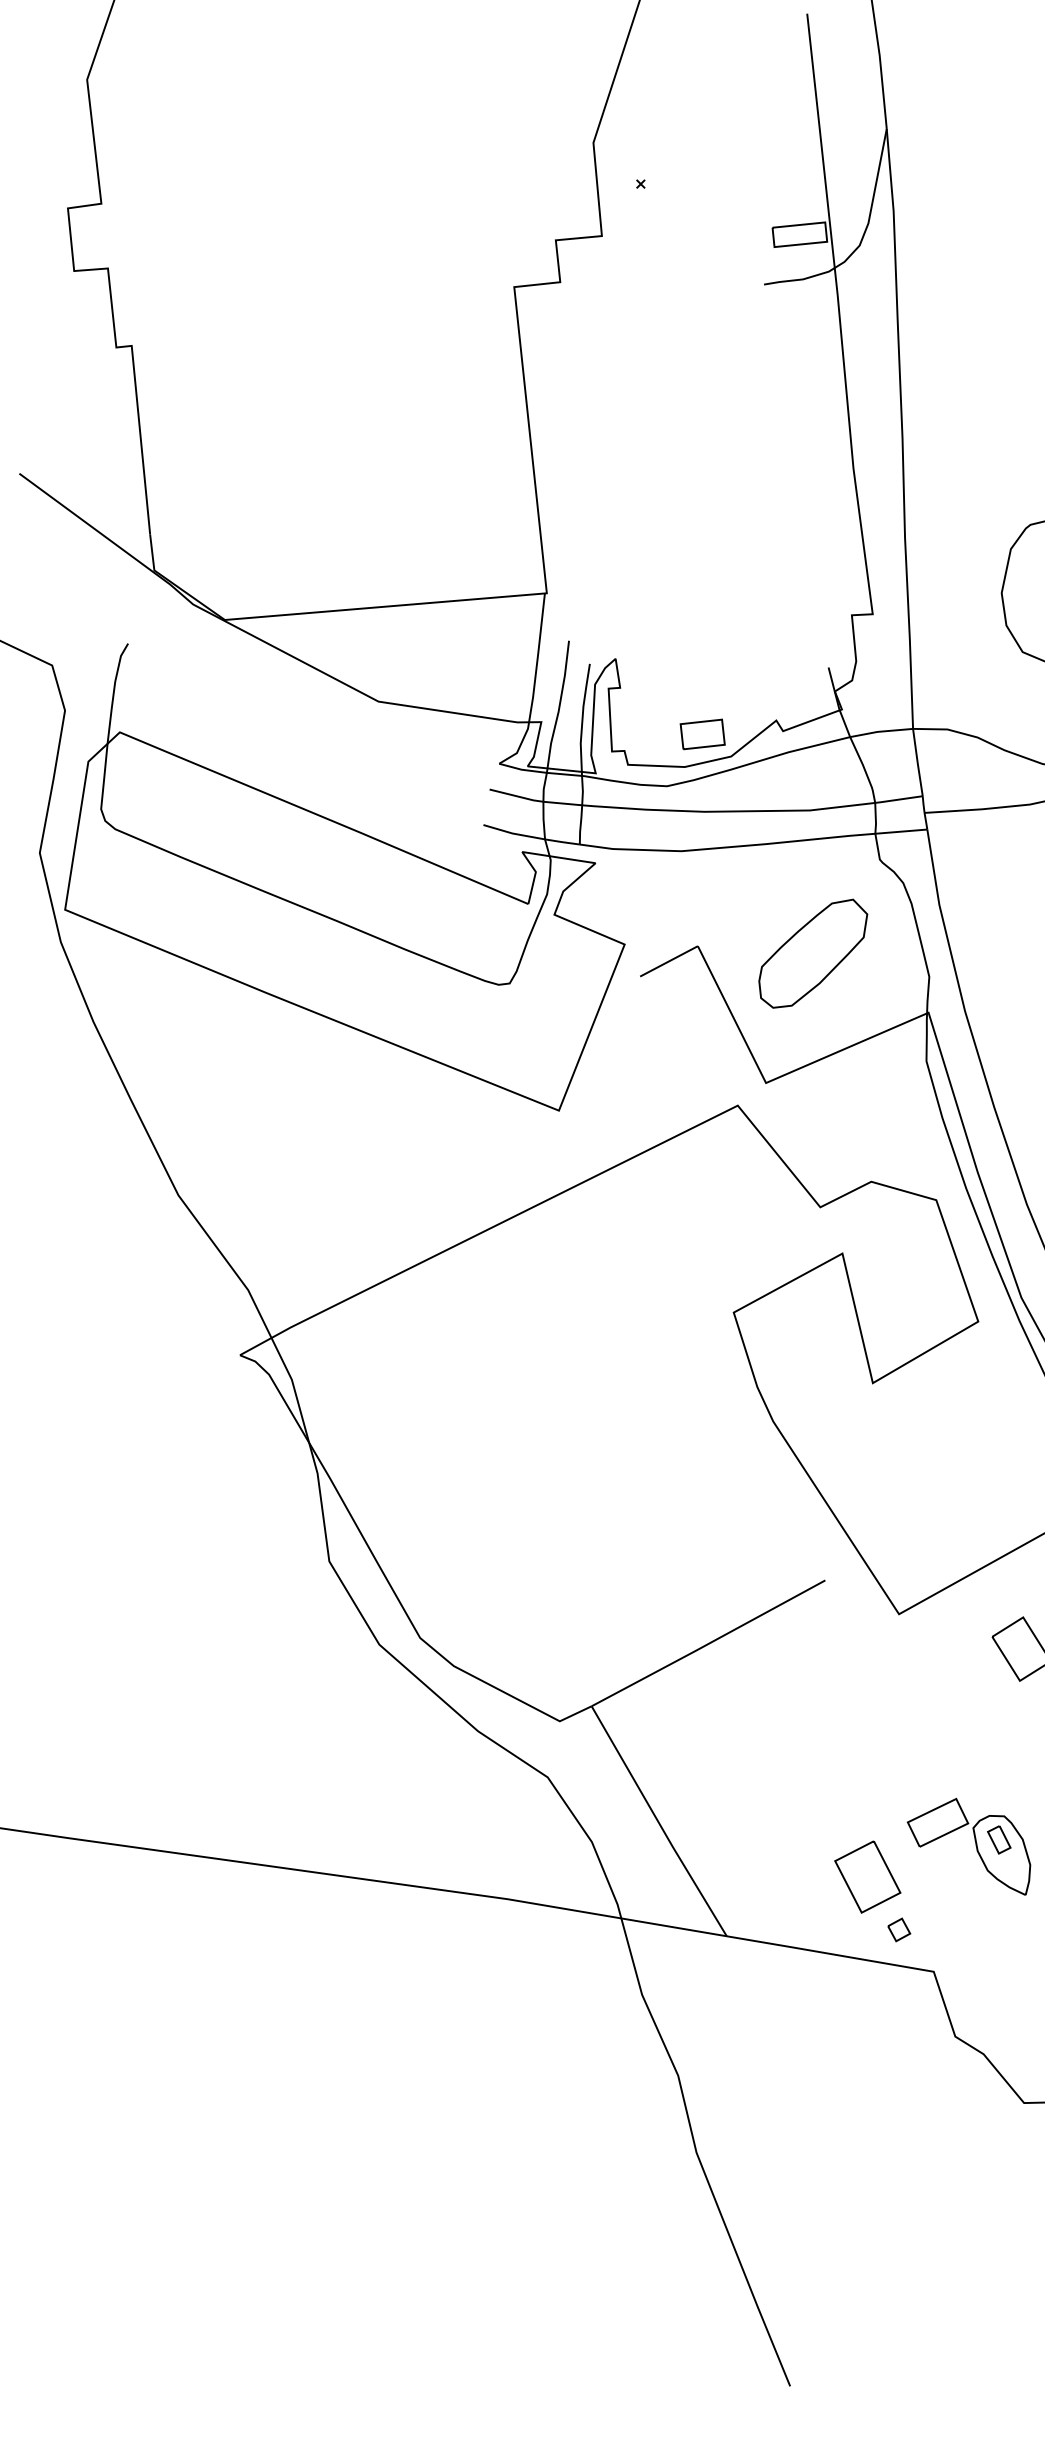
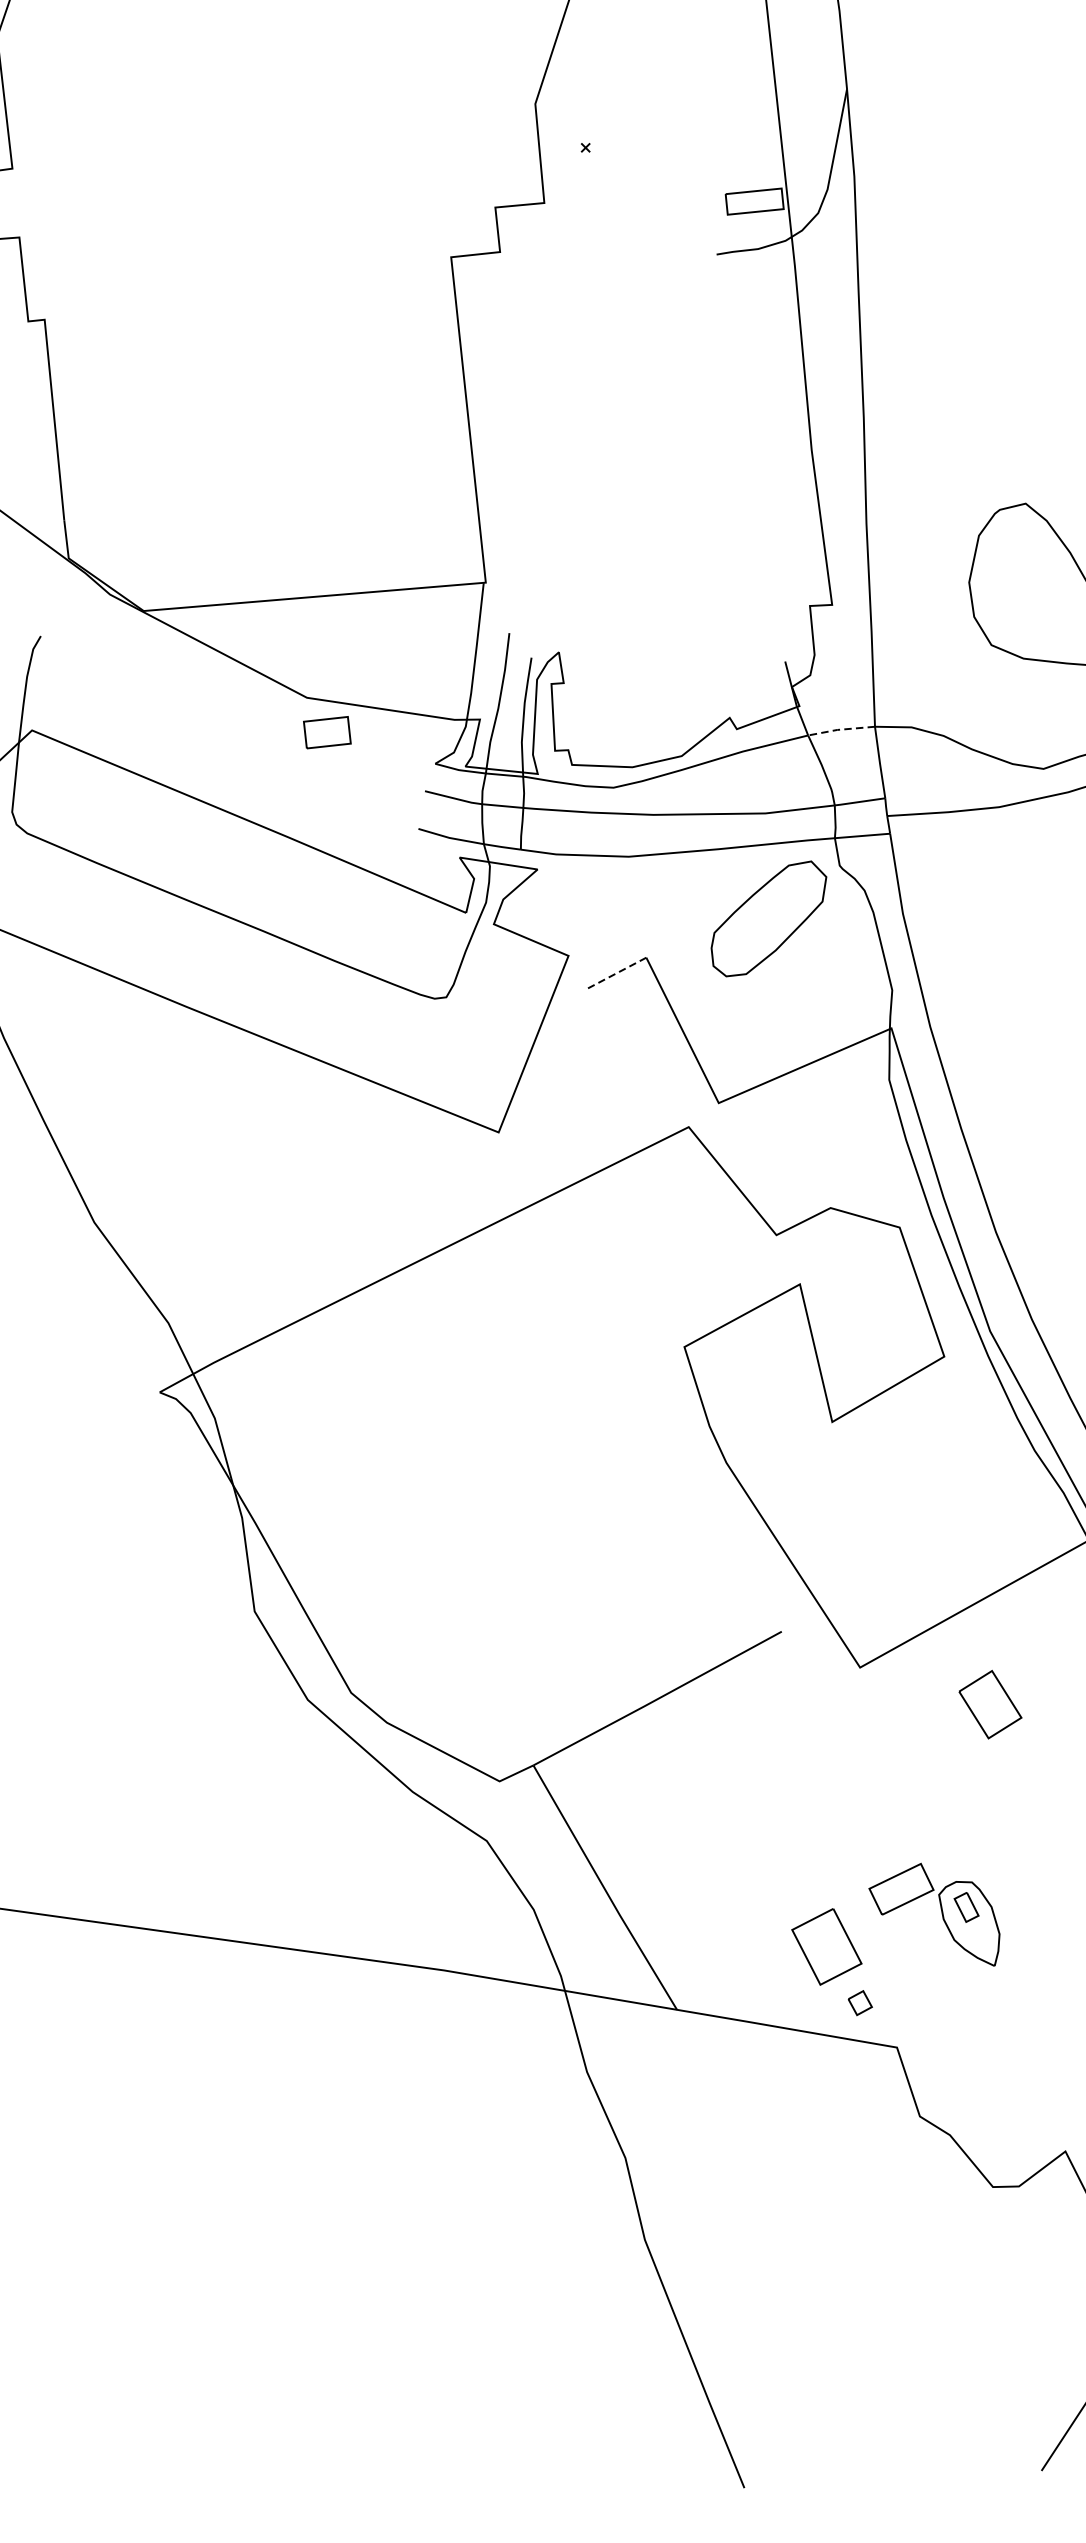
line: (880, 731) -> (840, 729), solid -> dashed
part: (702, 734) -> (327, 732), moved
part: (813, 953) -> (769, 918), moved
line: (669, 961) -> (616, 973), solid -> dashed

